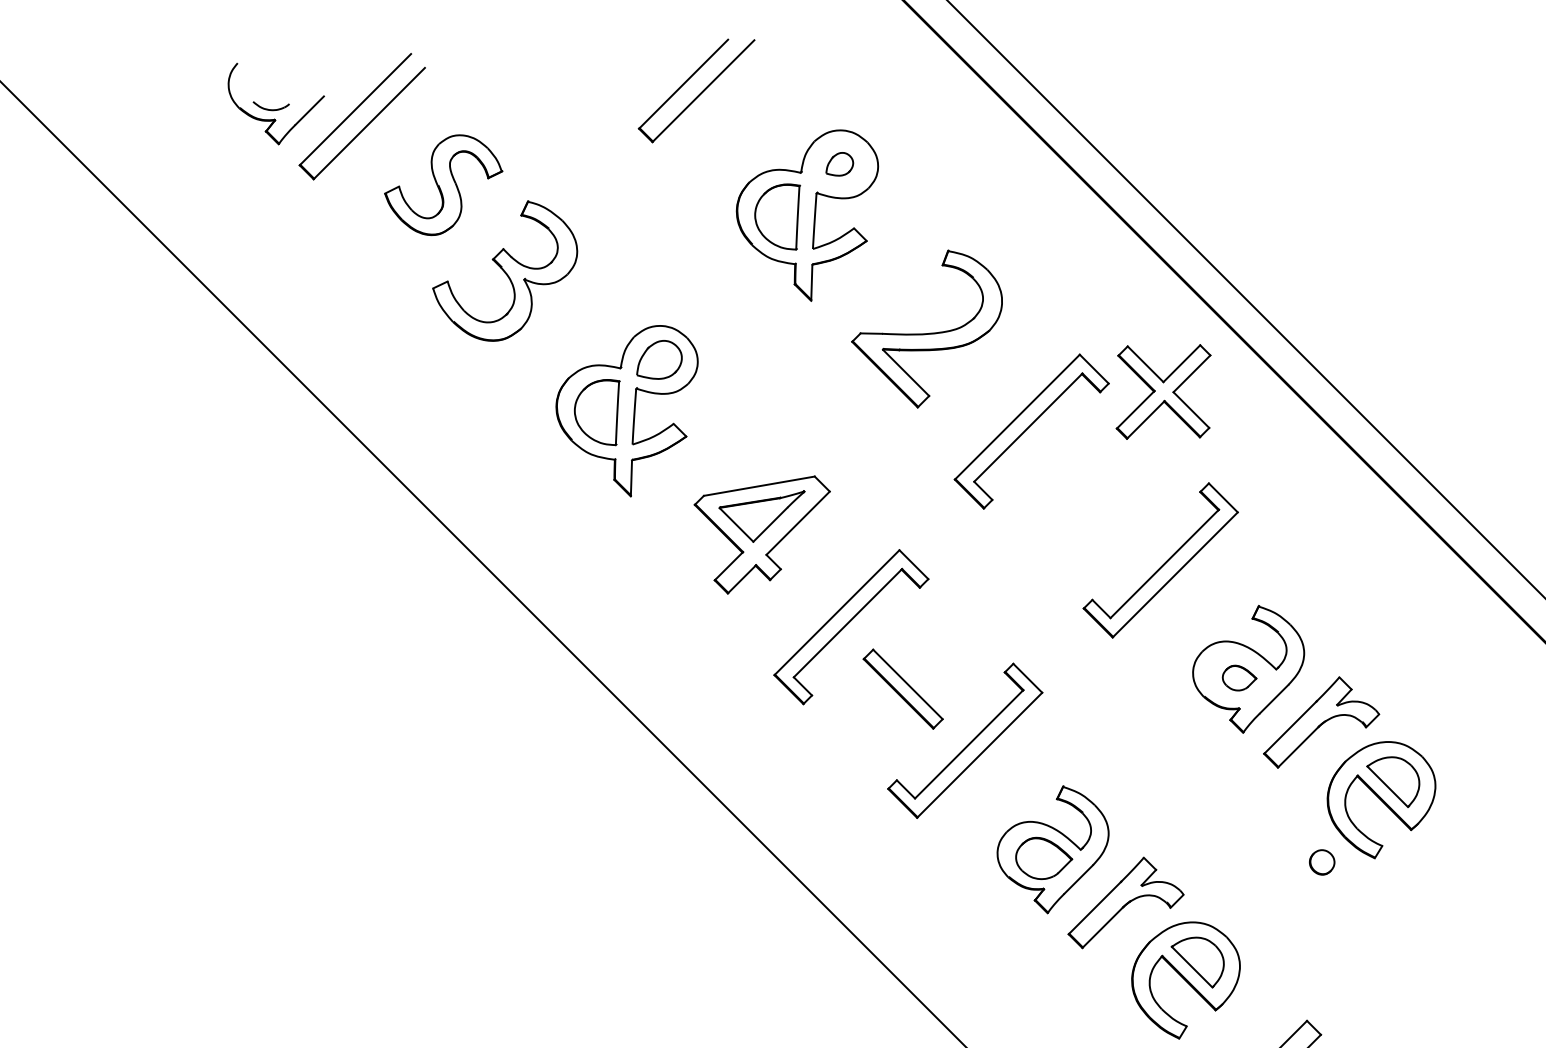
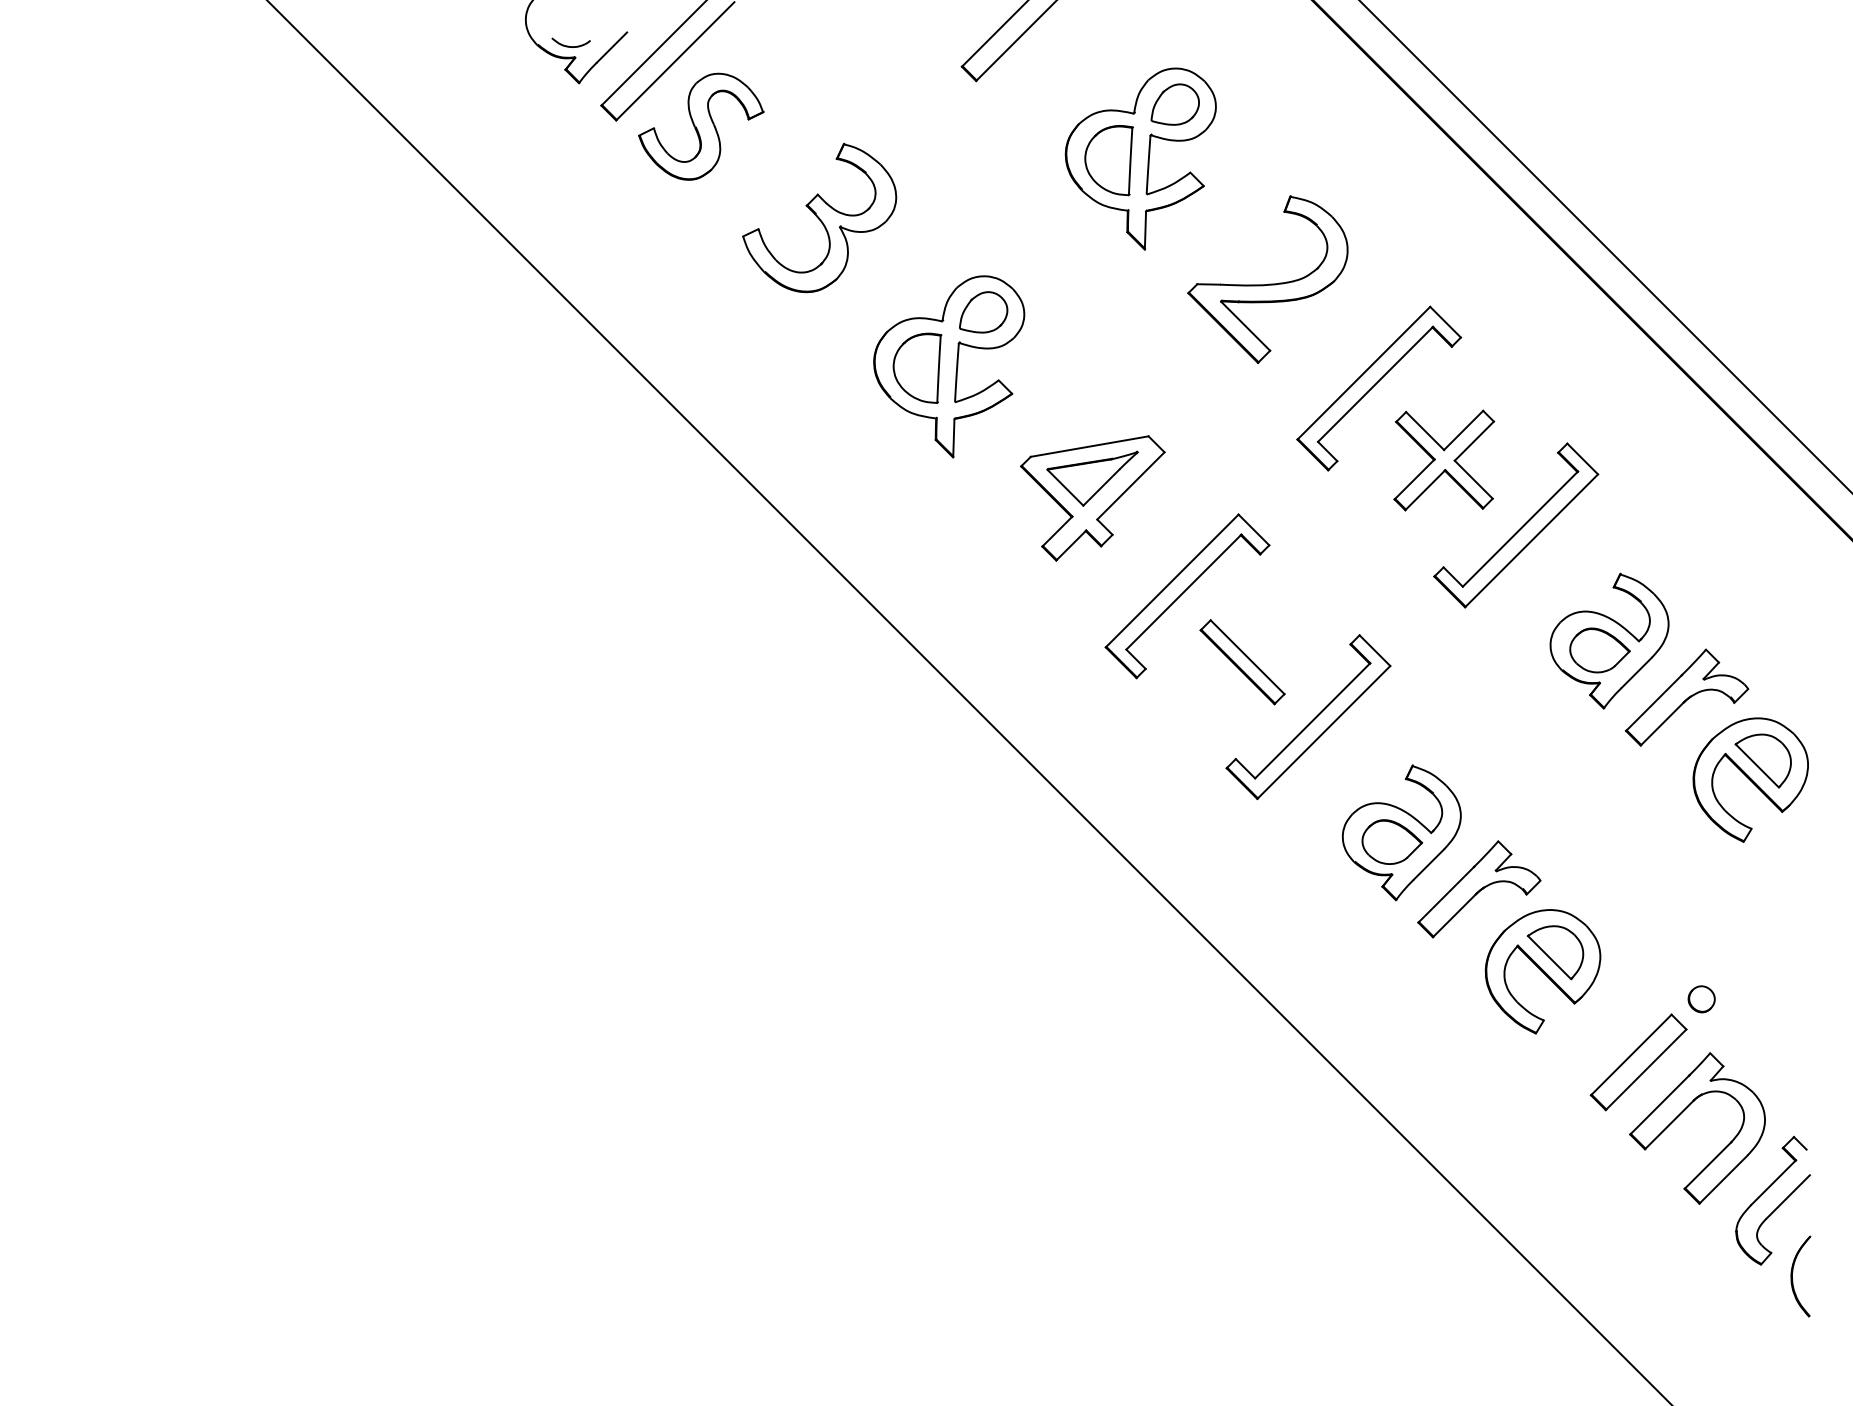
part: (839, 164) -> (1174, 104), size x1.67
part: (443, 184) -> (701, 126), moved
part: (1163, 392) -> (1444, 460), moved
part: (1239, 678) -> (1599, 650), size x1.67
part: (1321, 862) -> (1701, 999), moved

